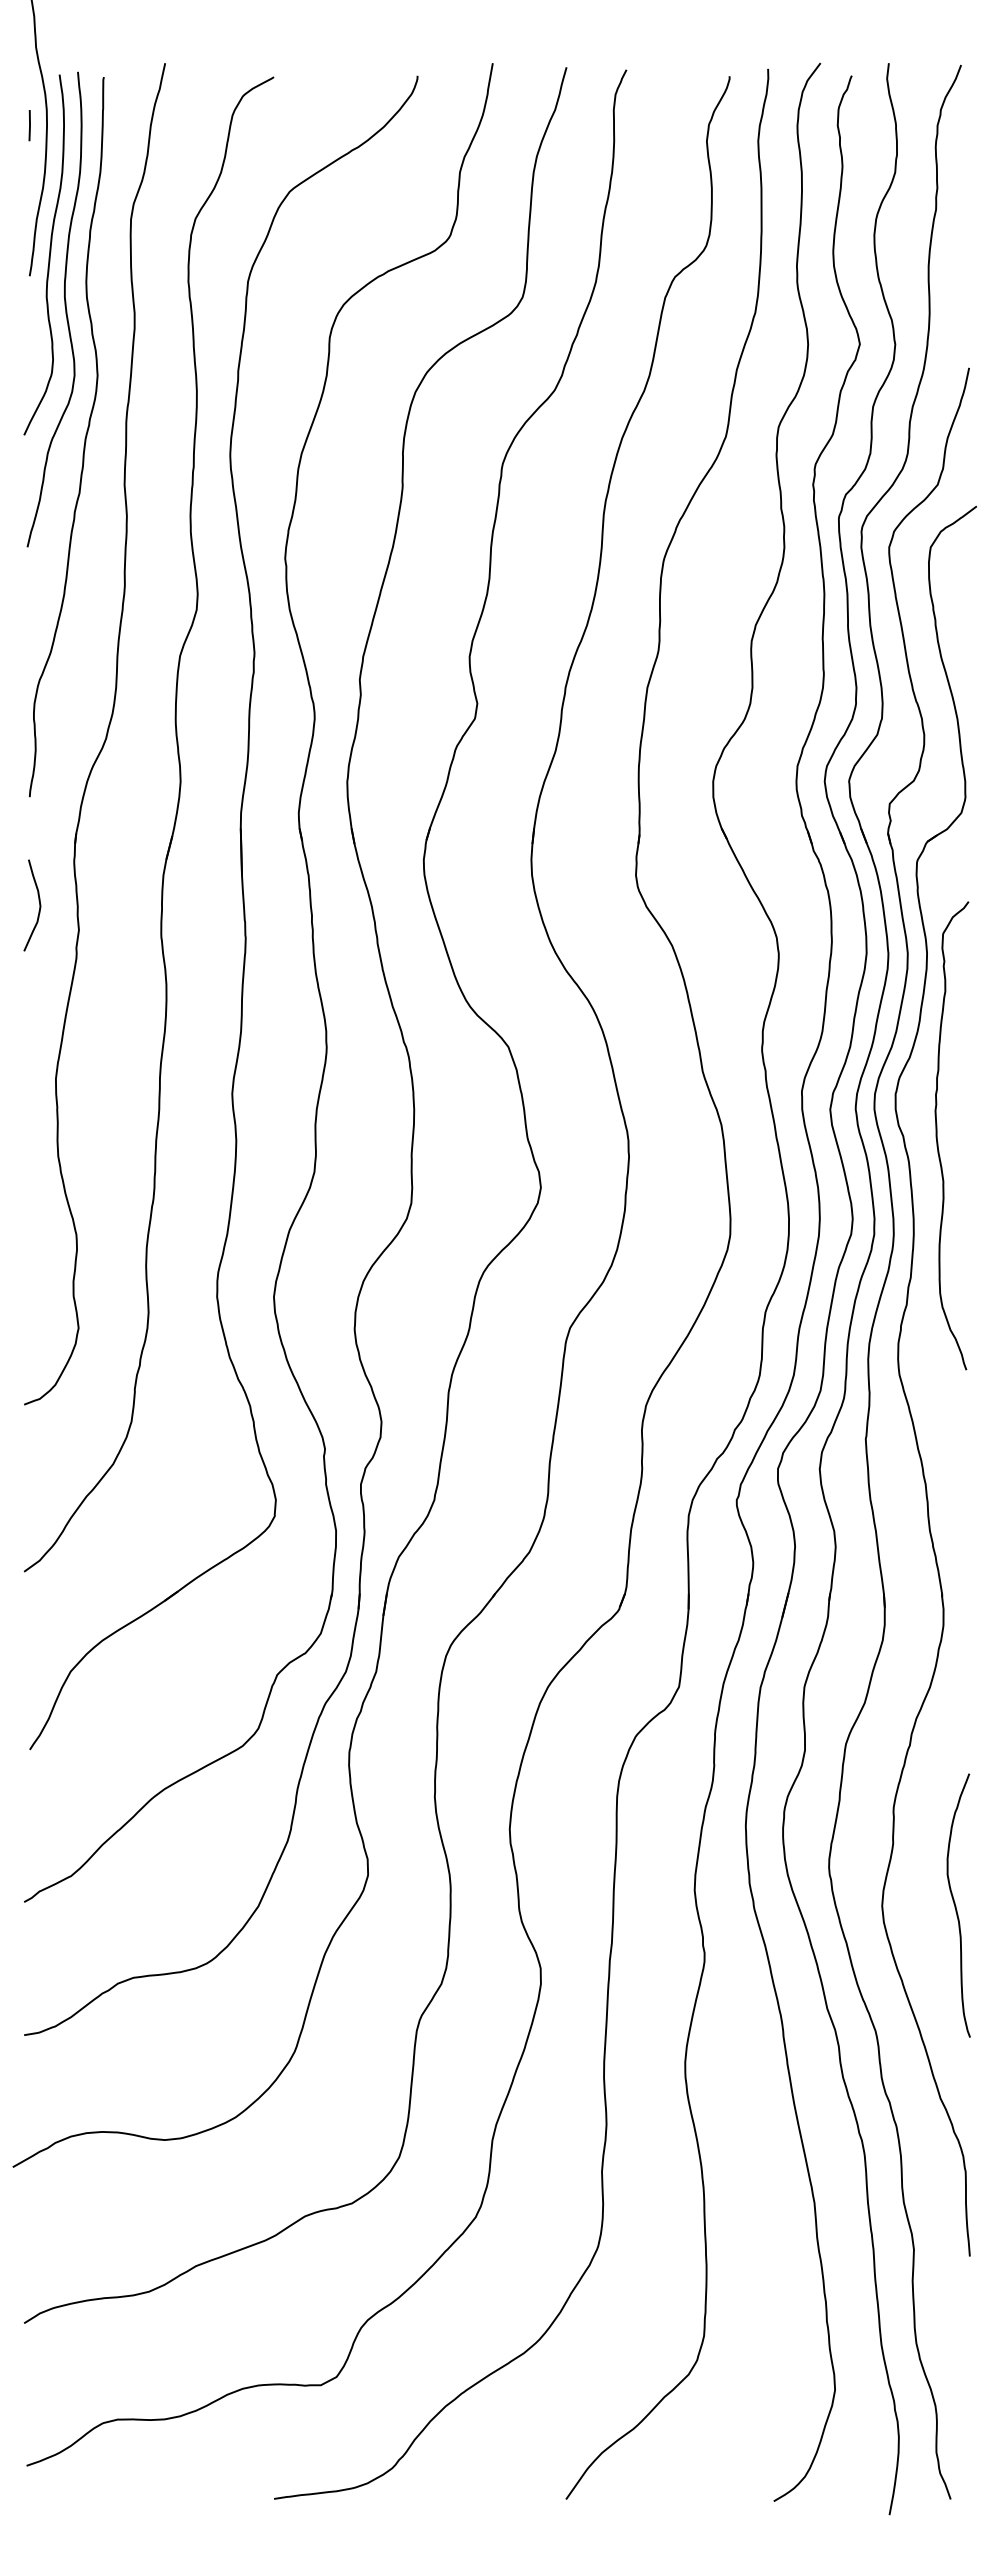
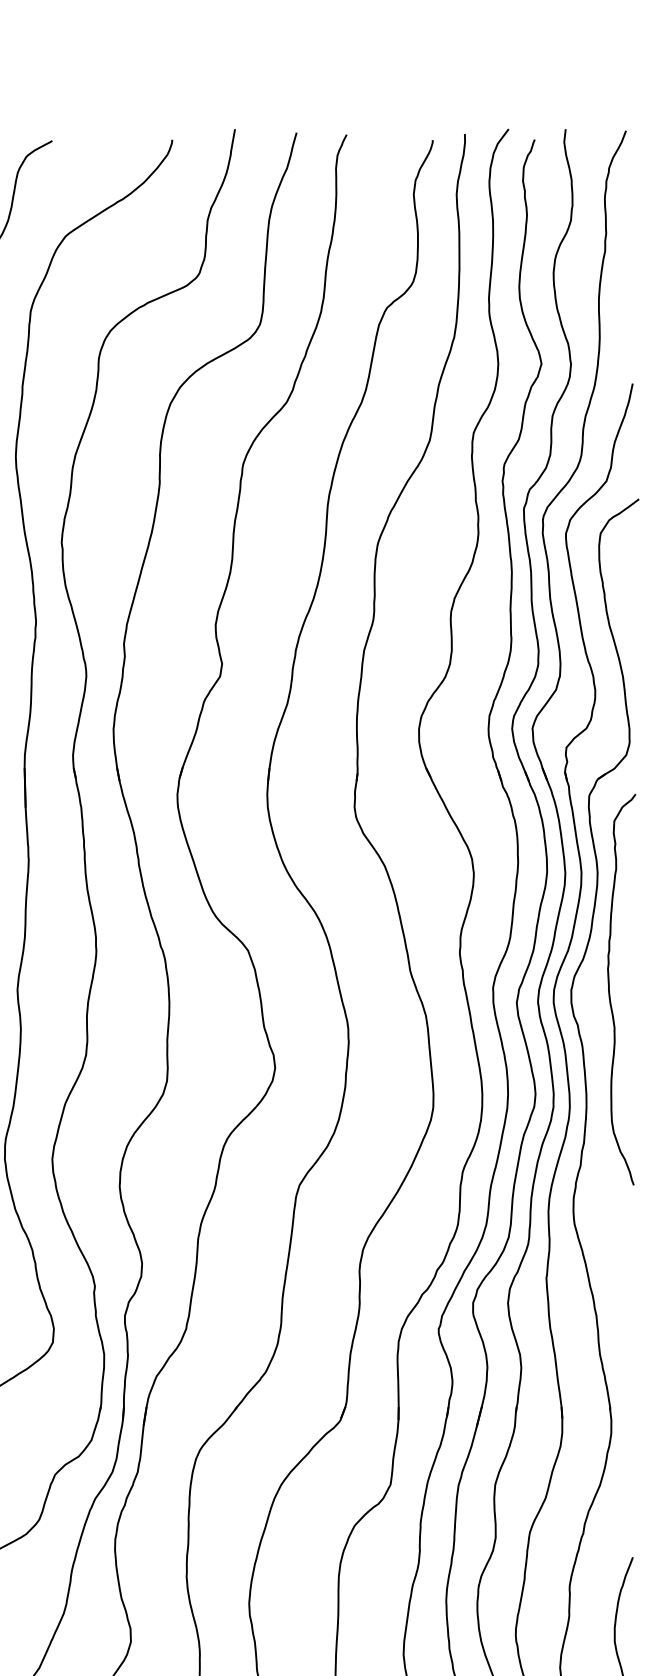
curve: (937, 1135) -> (609, 989), moved

